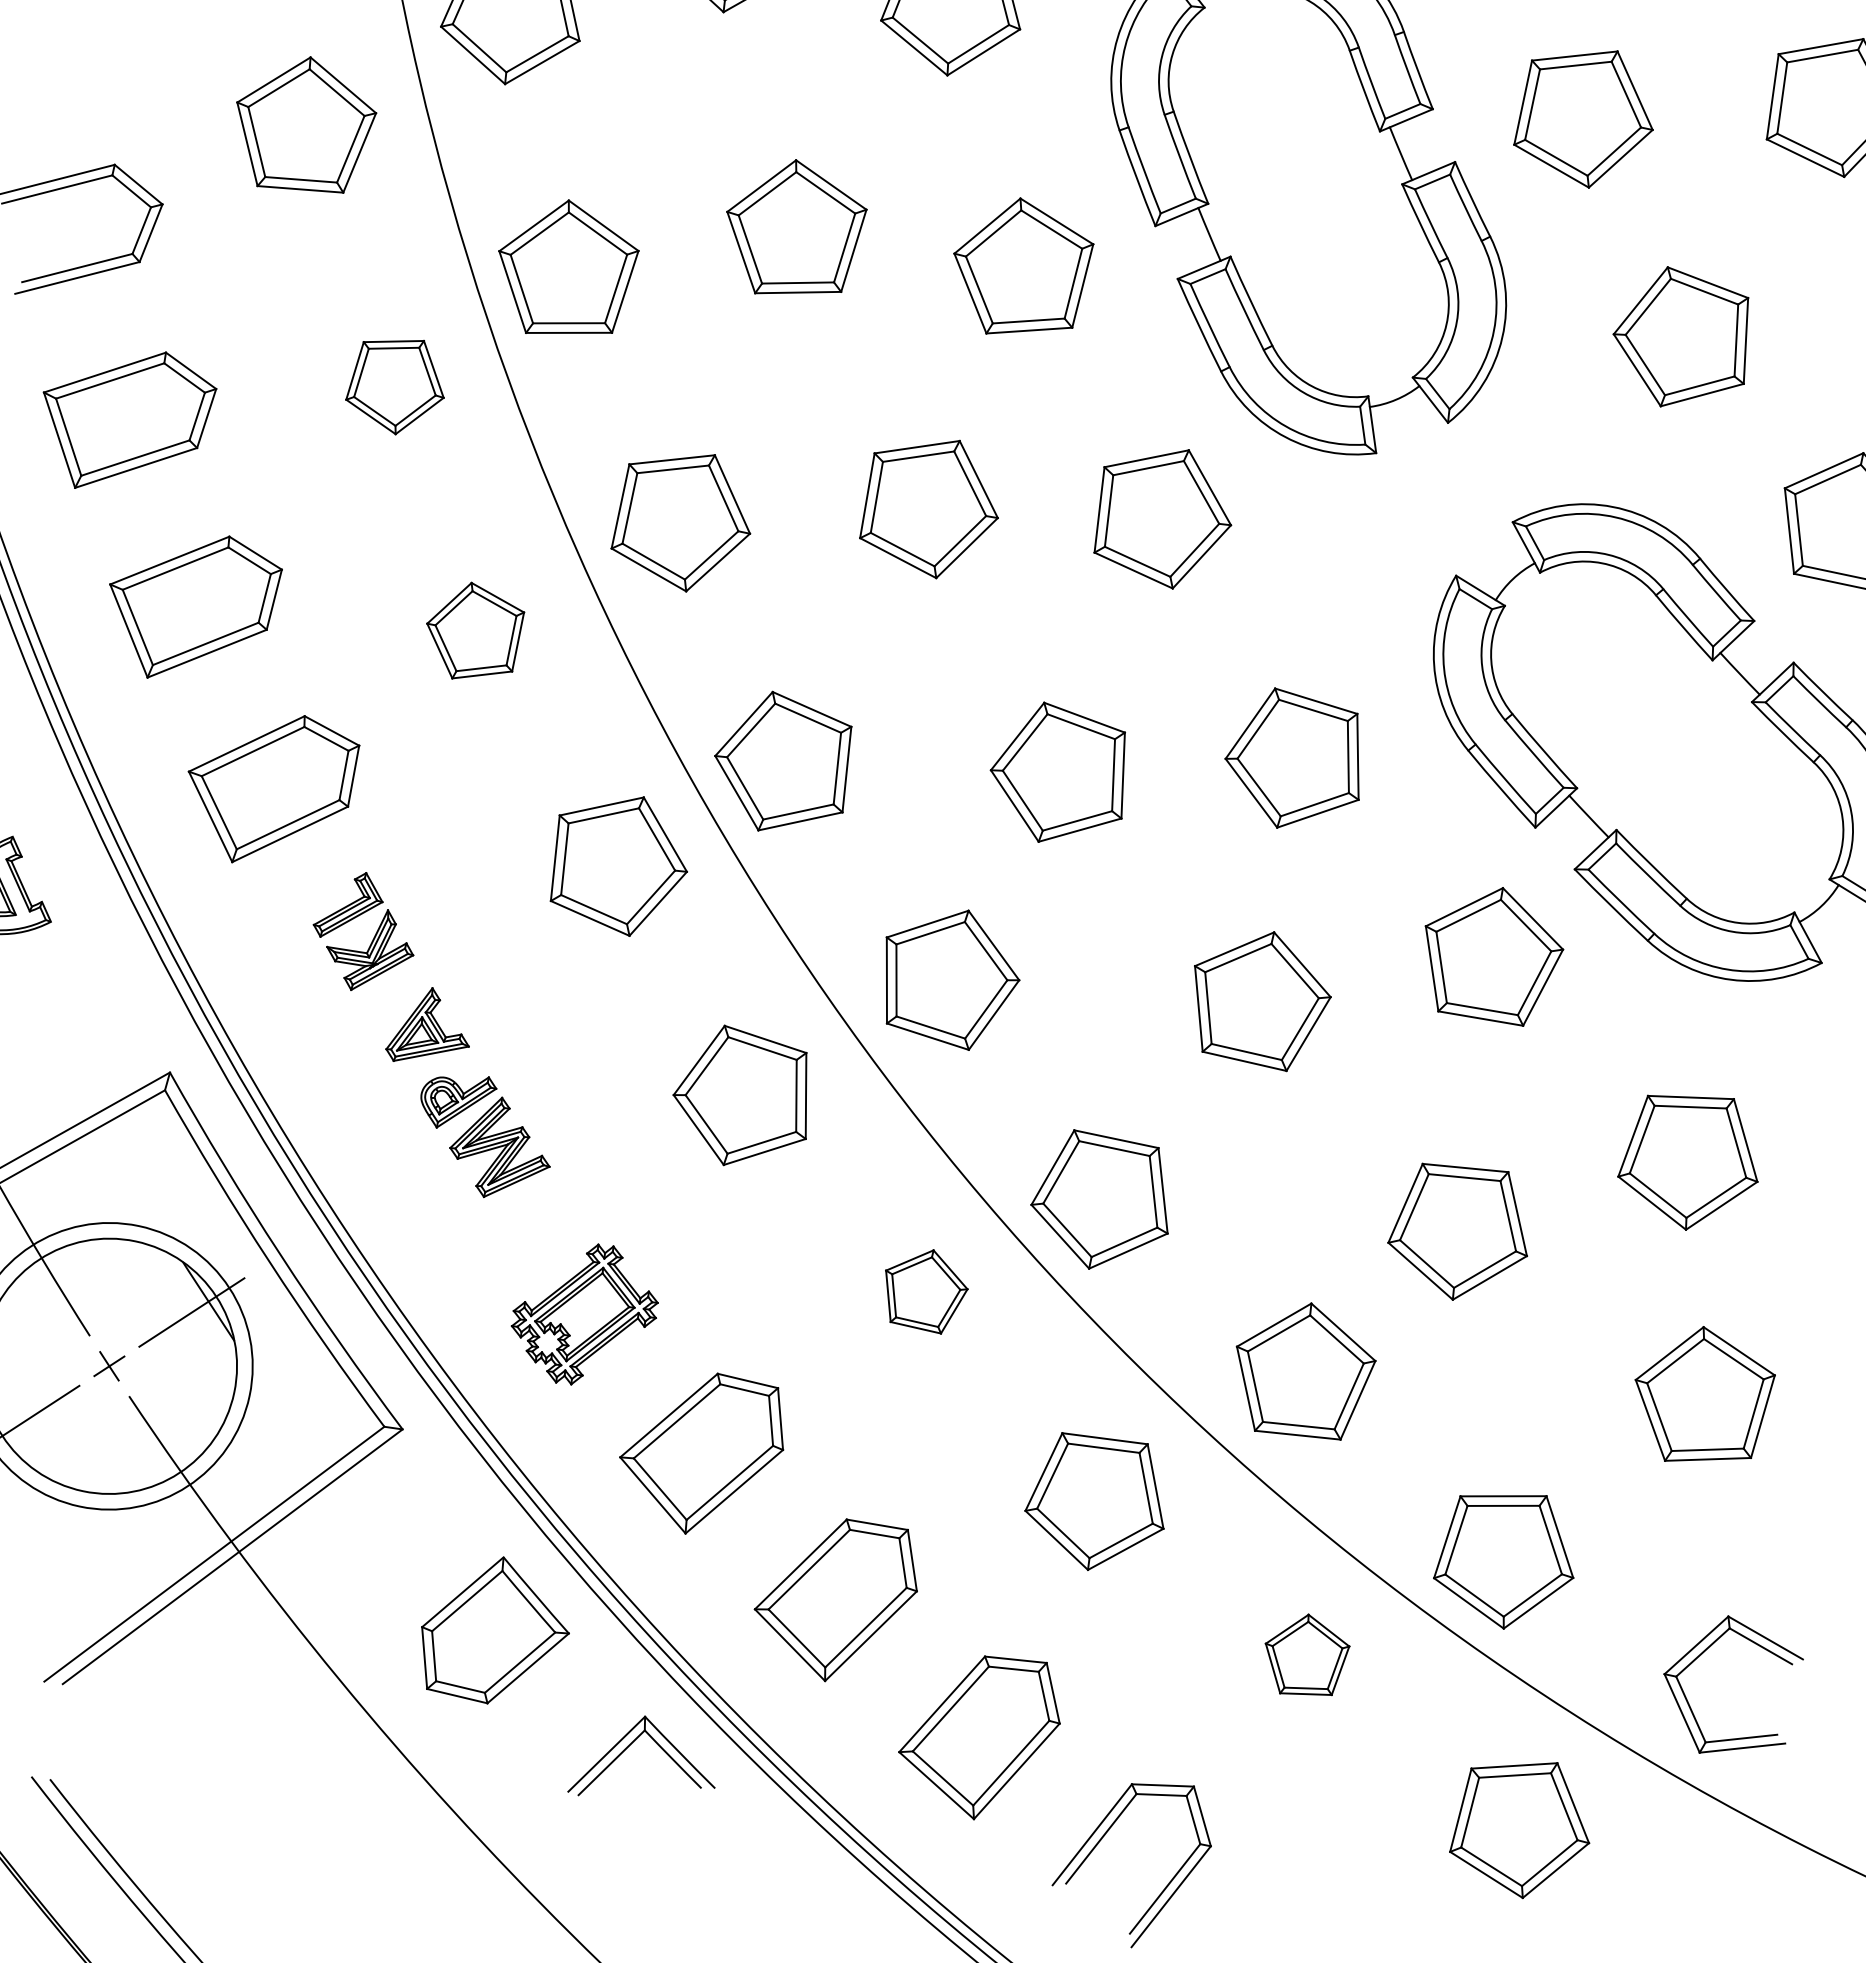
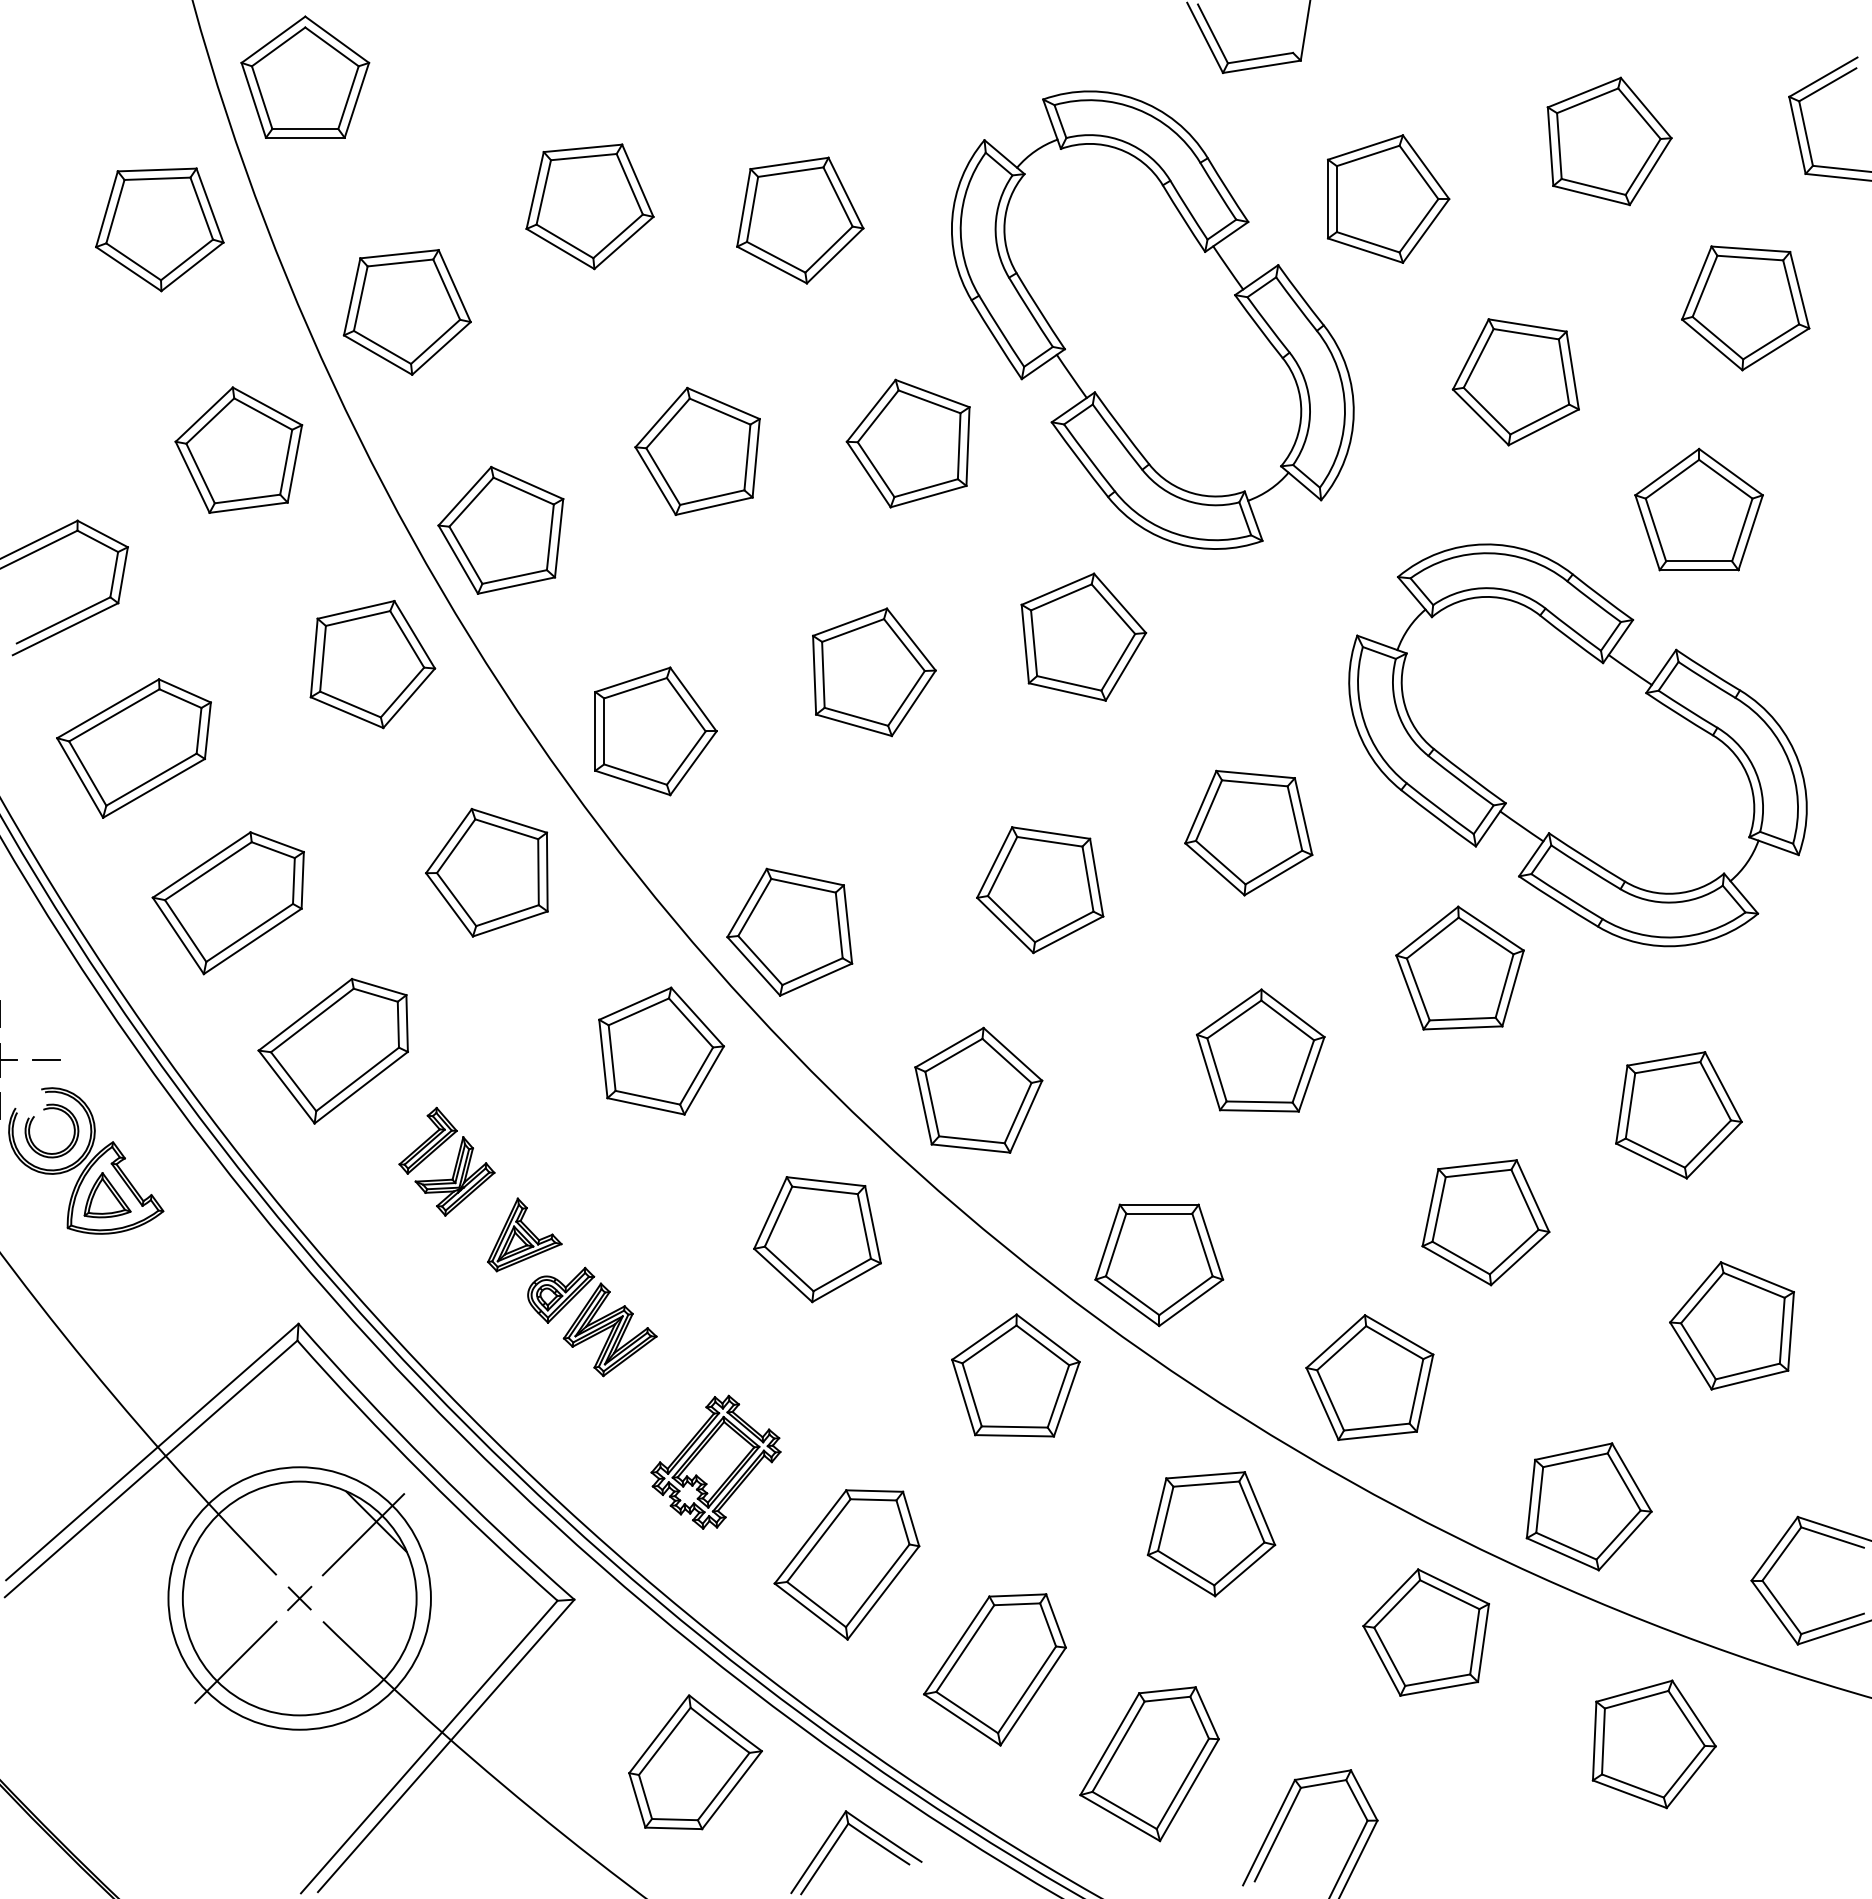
part: (397, 384) -> (372, 664), size x1.43
part: (472, 632) -> (486, 872), size x1.43
part: (924, 1289) -> (1015, 1375), size x1.67
part: (1304, 1656) -> (1425, 1632), size x1.67

